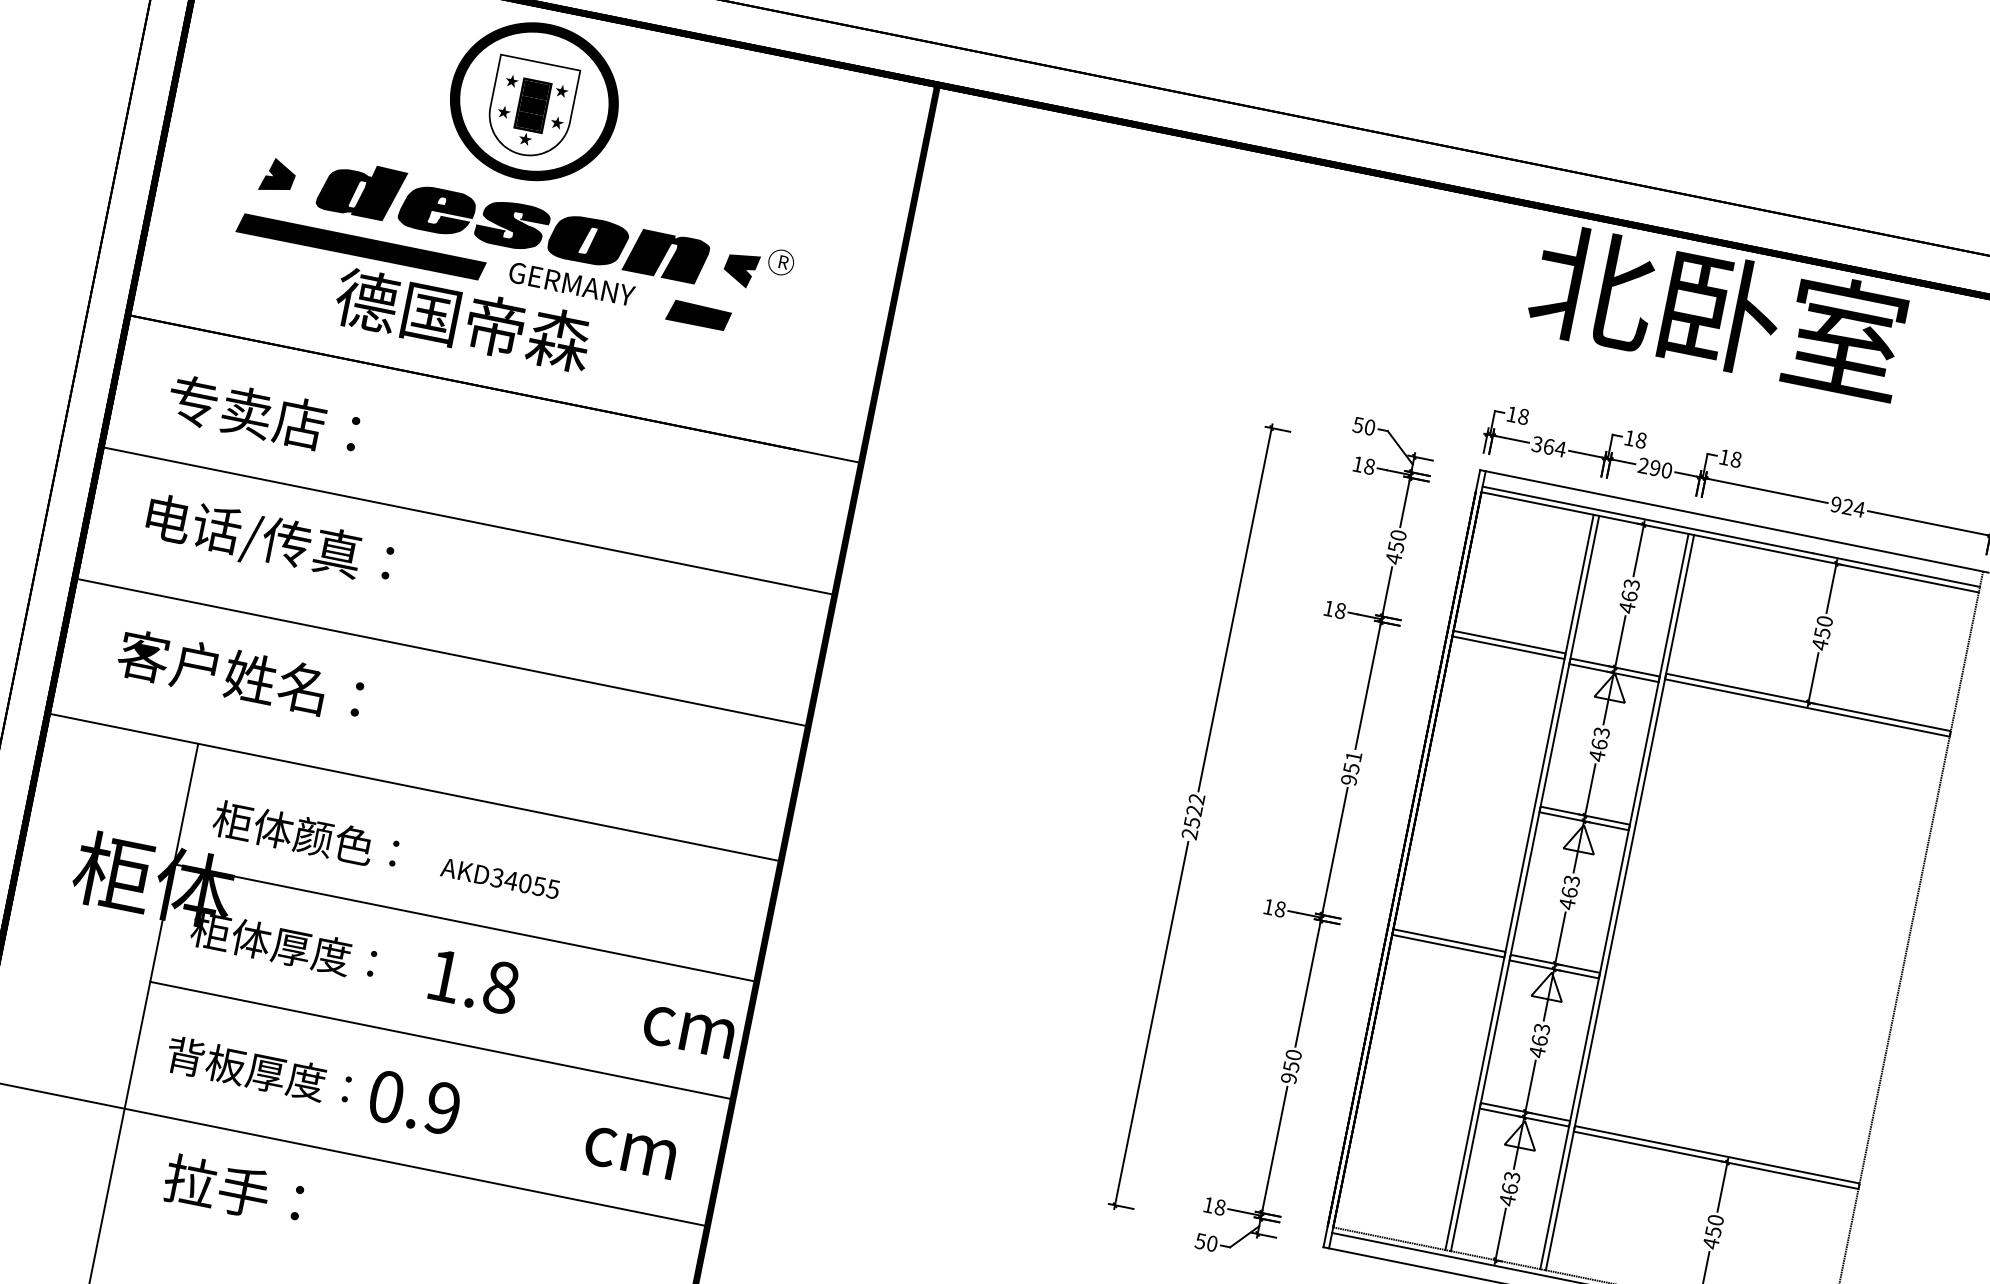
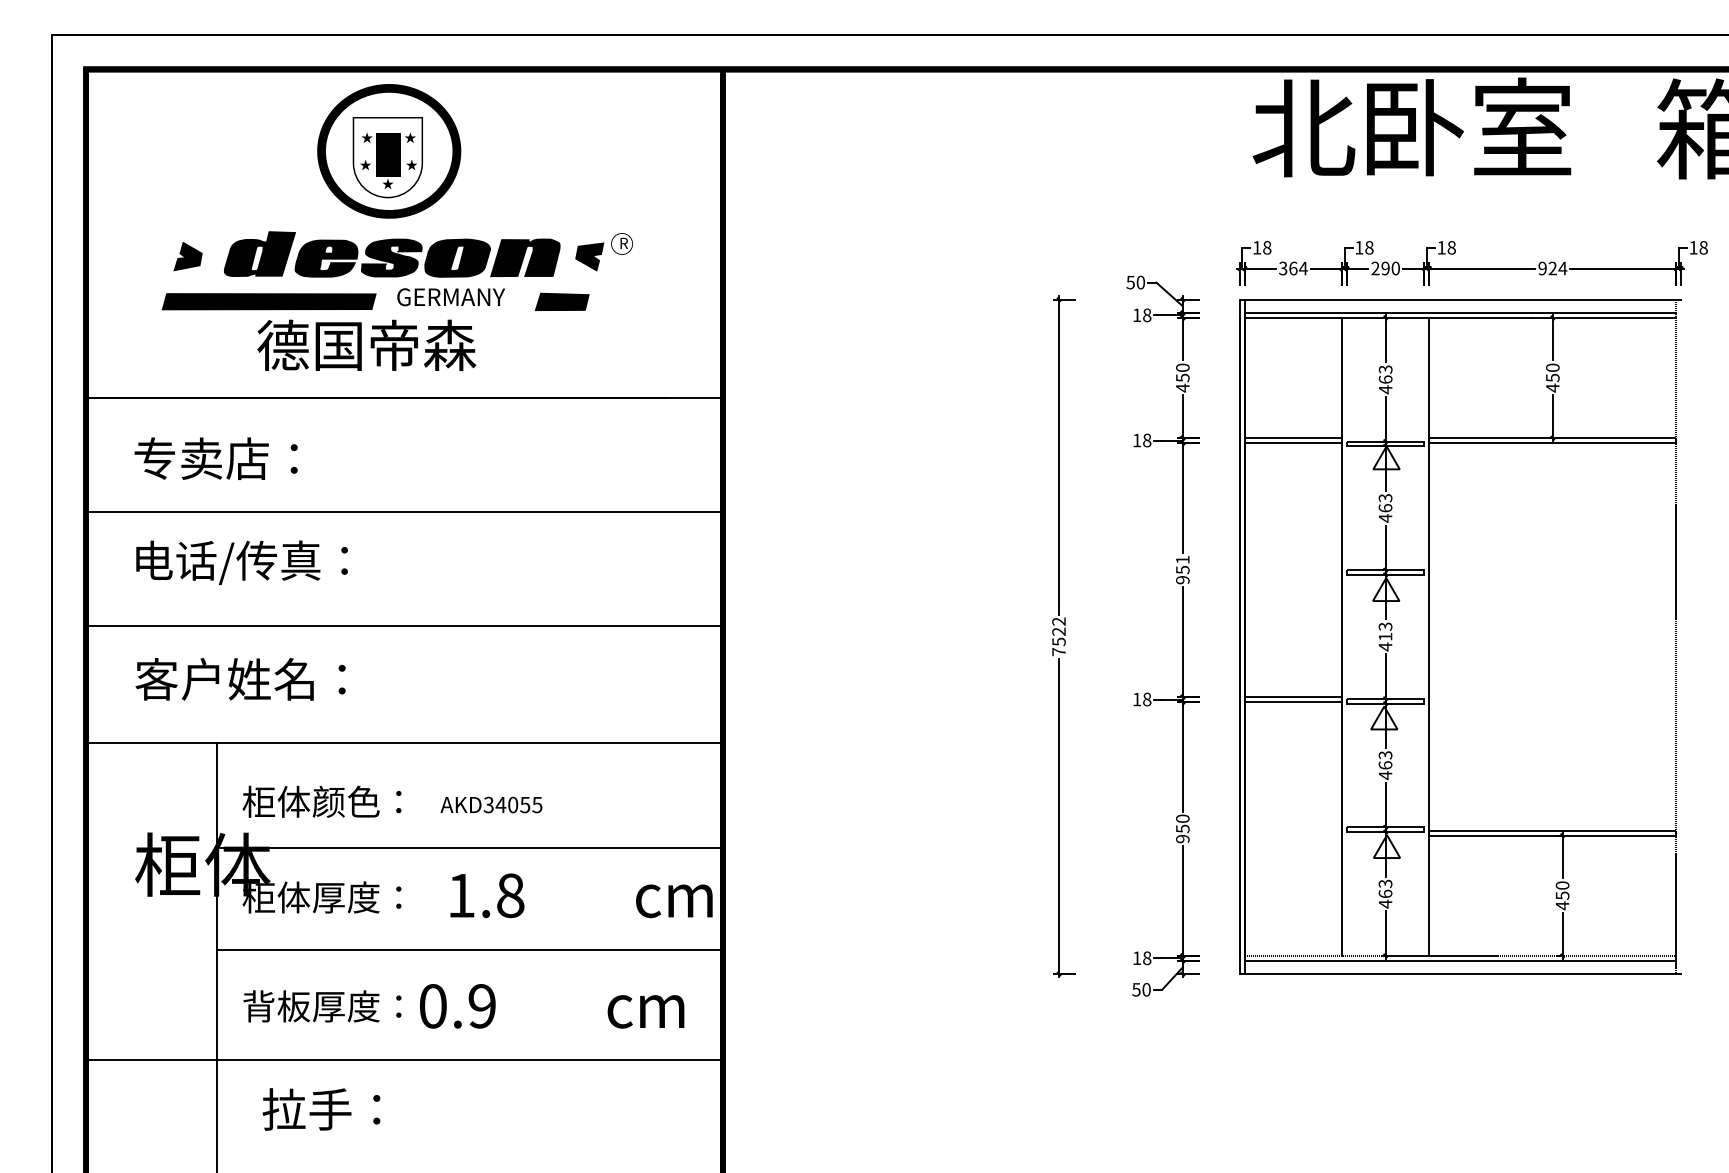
text: (1189, 833) -> (1058, 651), 2522 -> 7522
line: (1524, 883) -> (1346, 636), removed
text: (1569, 892) -> (1385, 636), 463 -> 413
line: (1614, 901) -> (1424, 636), removed

